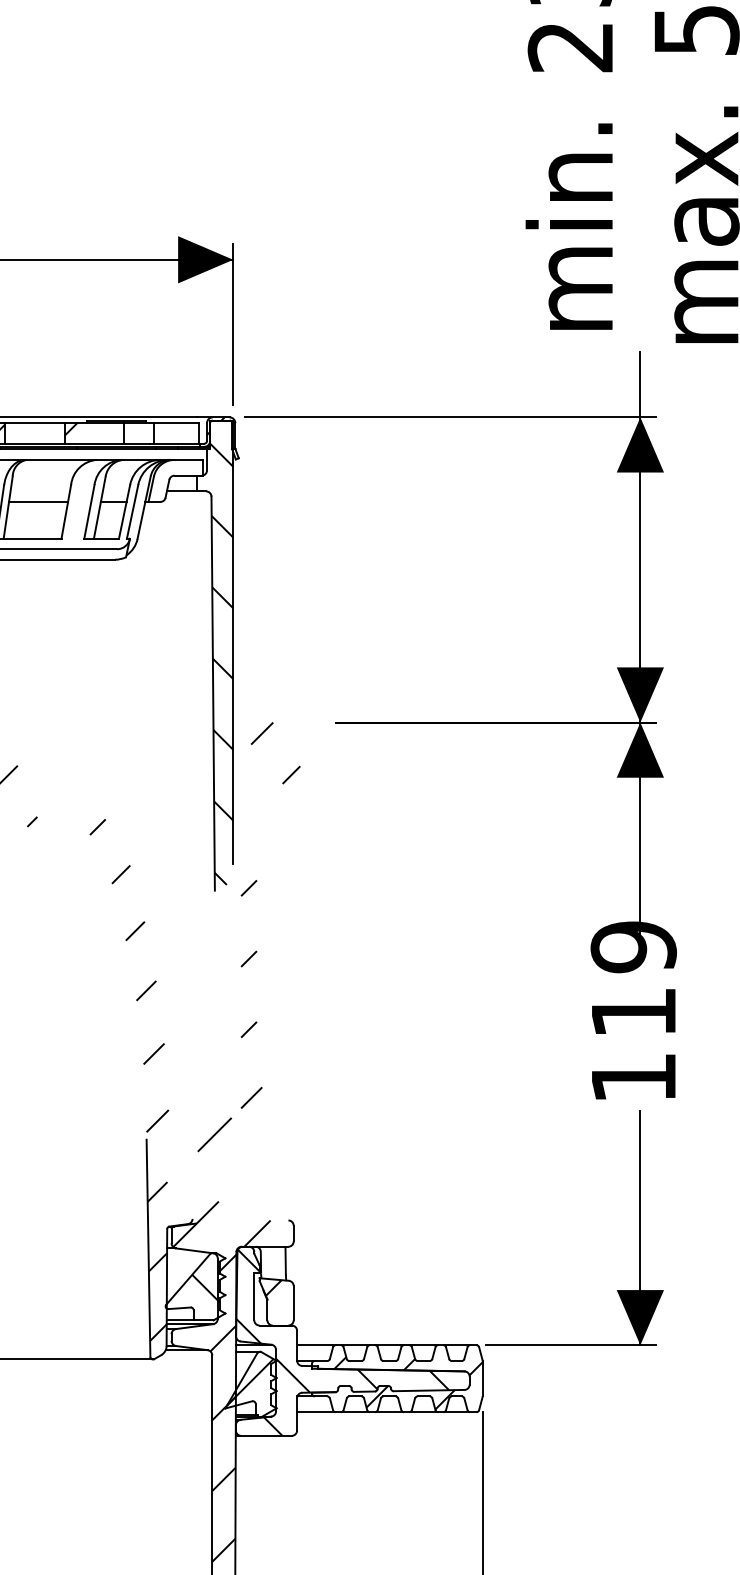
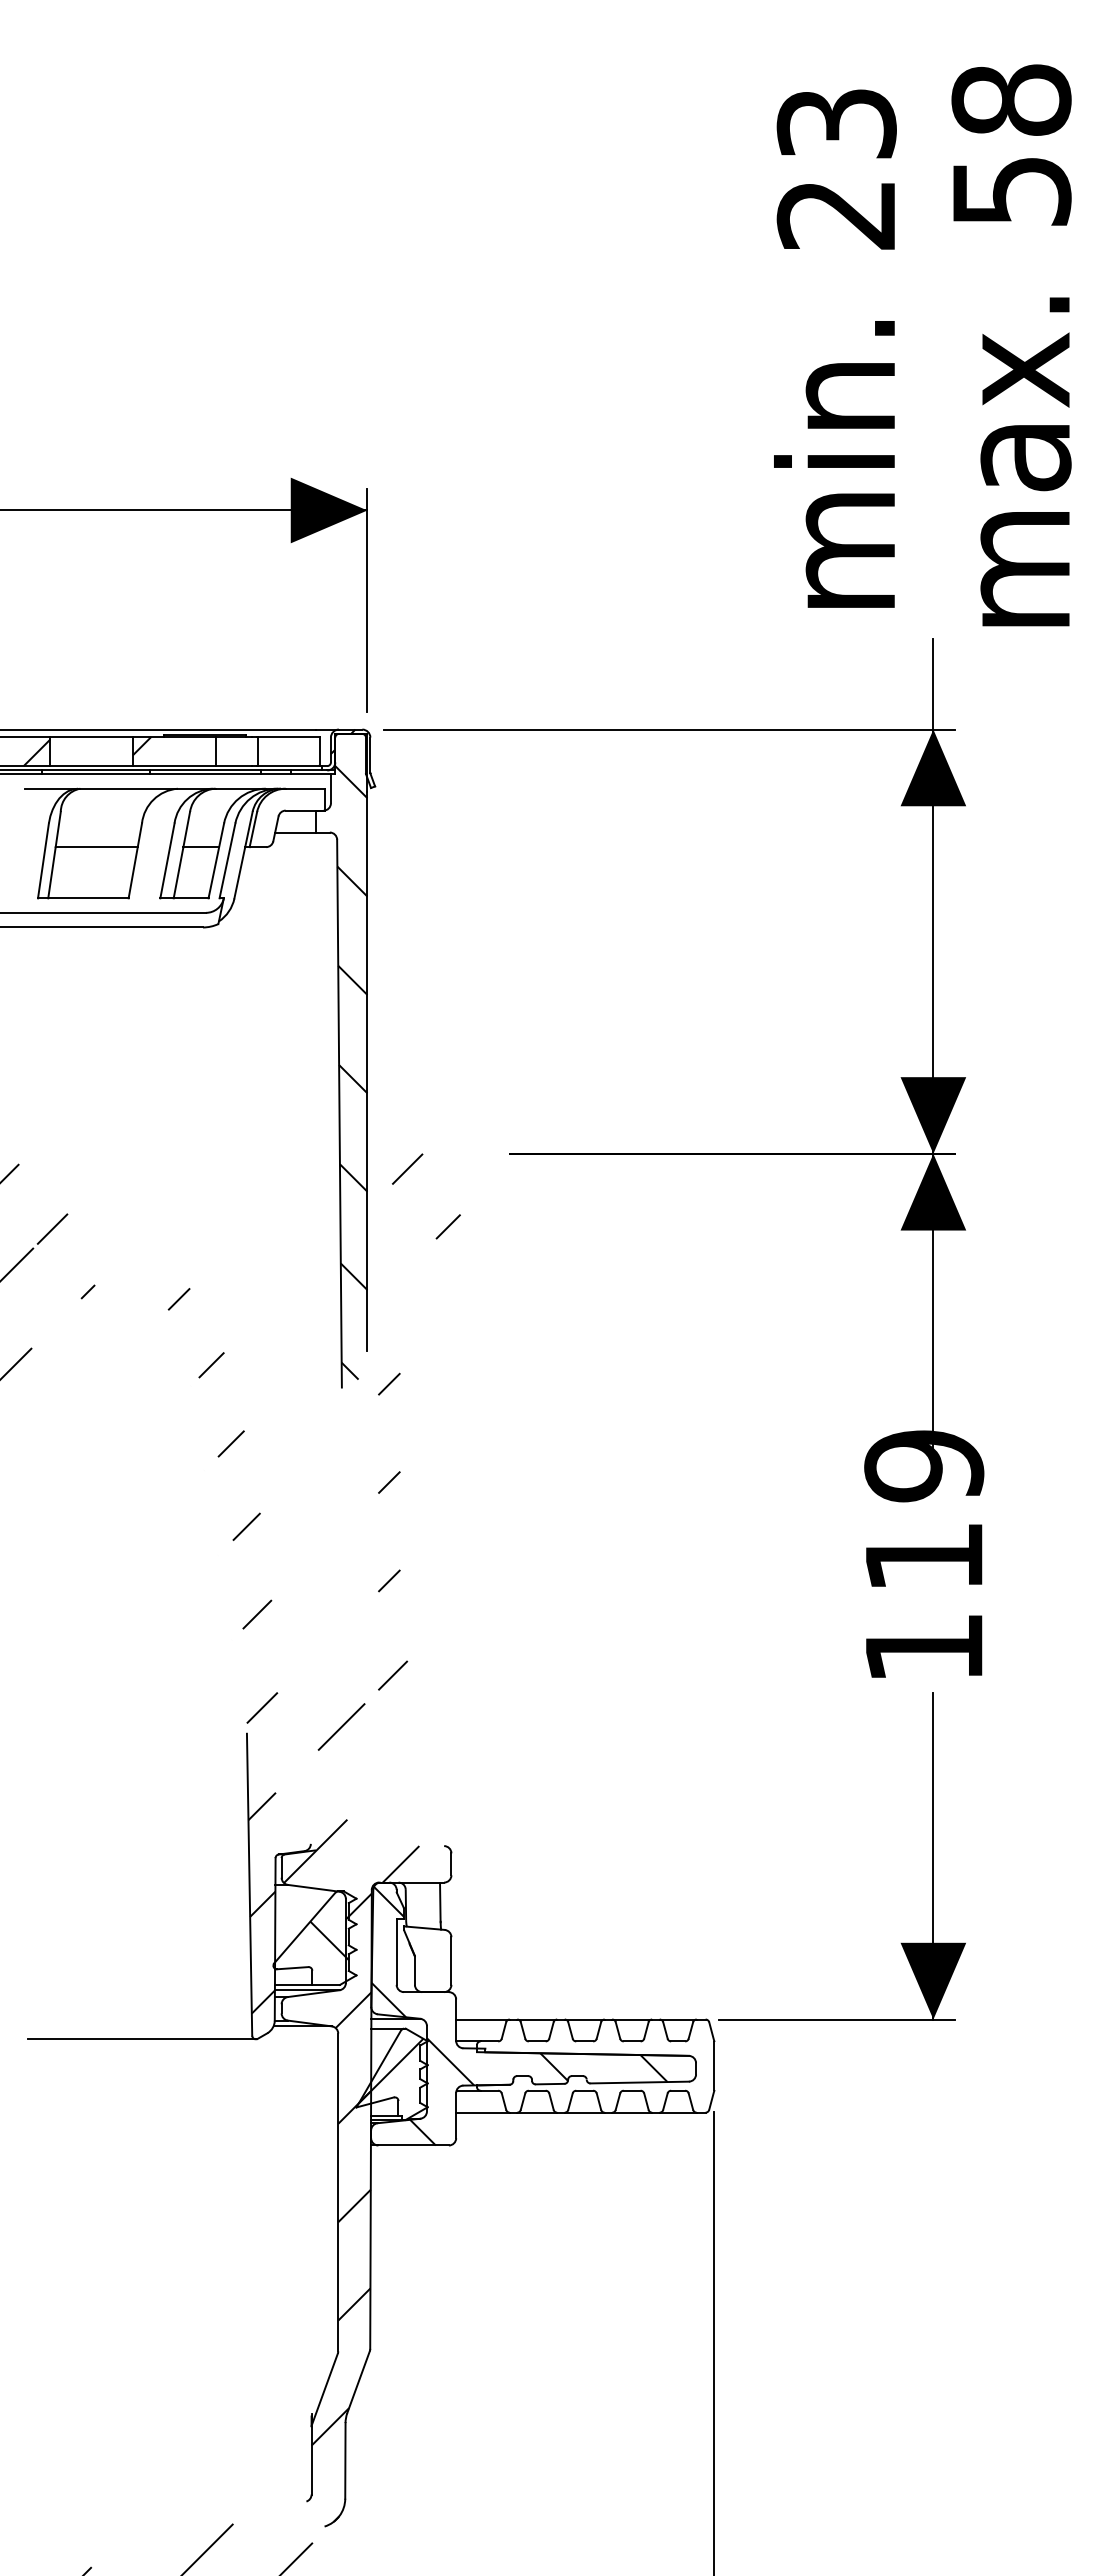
hatch: (273, 1287) -> (423, 1939), removed
hatch: (408, 1383) -> (610, 2072), removed

